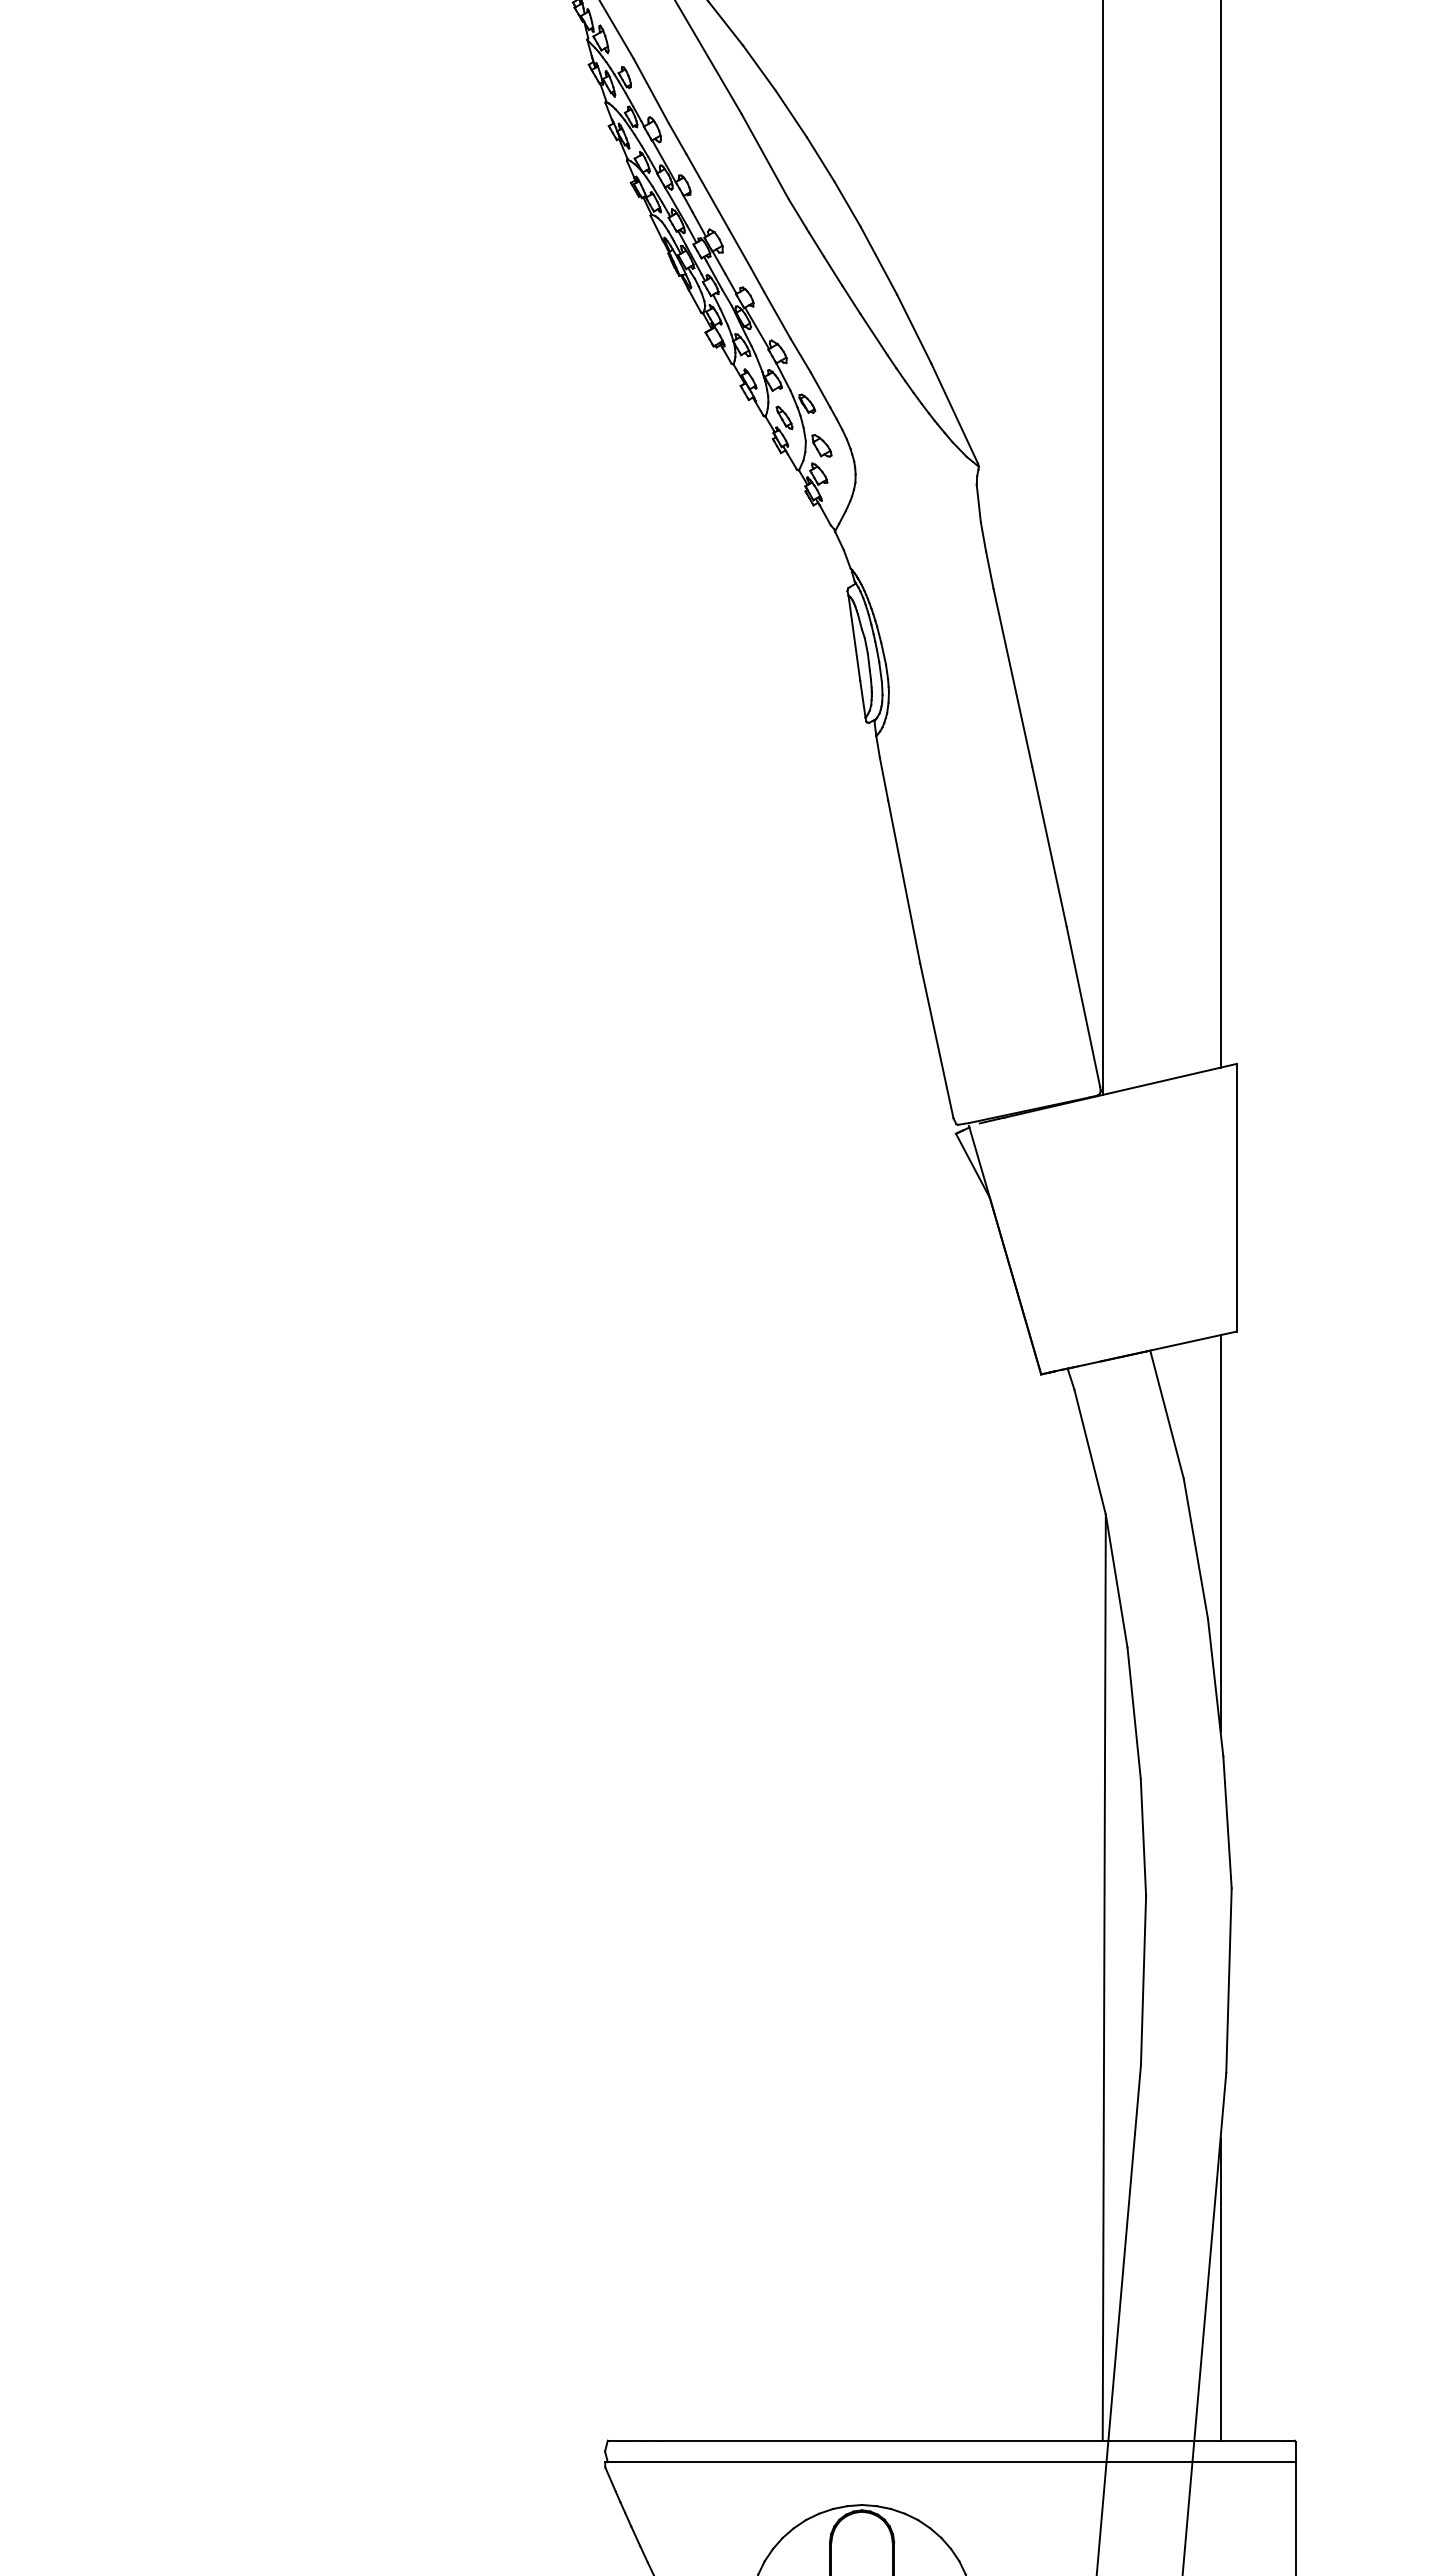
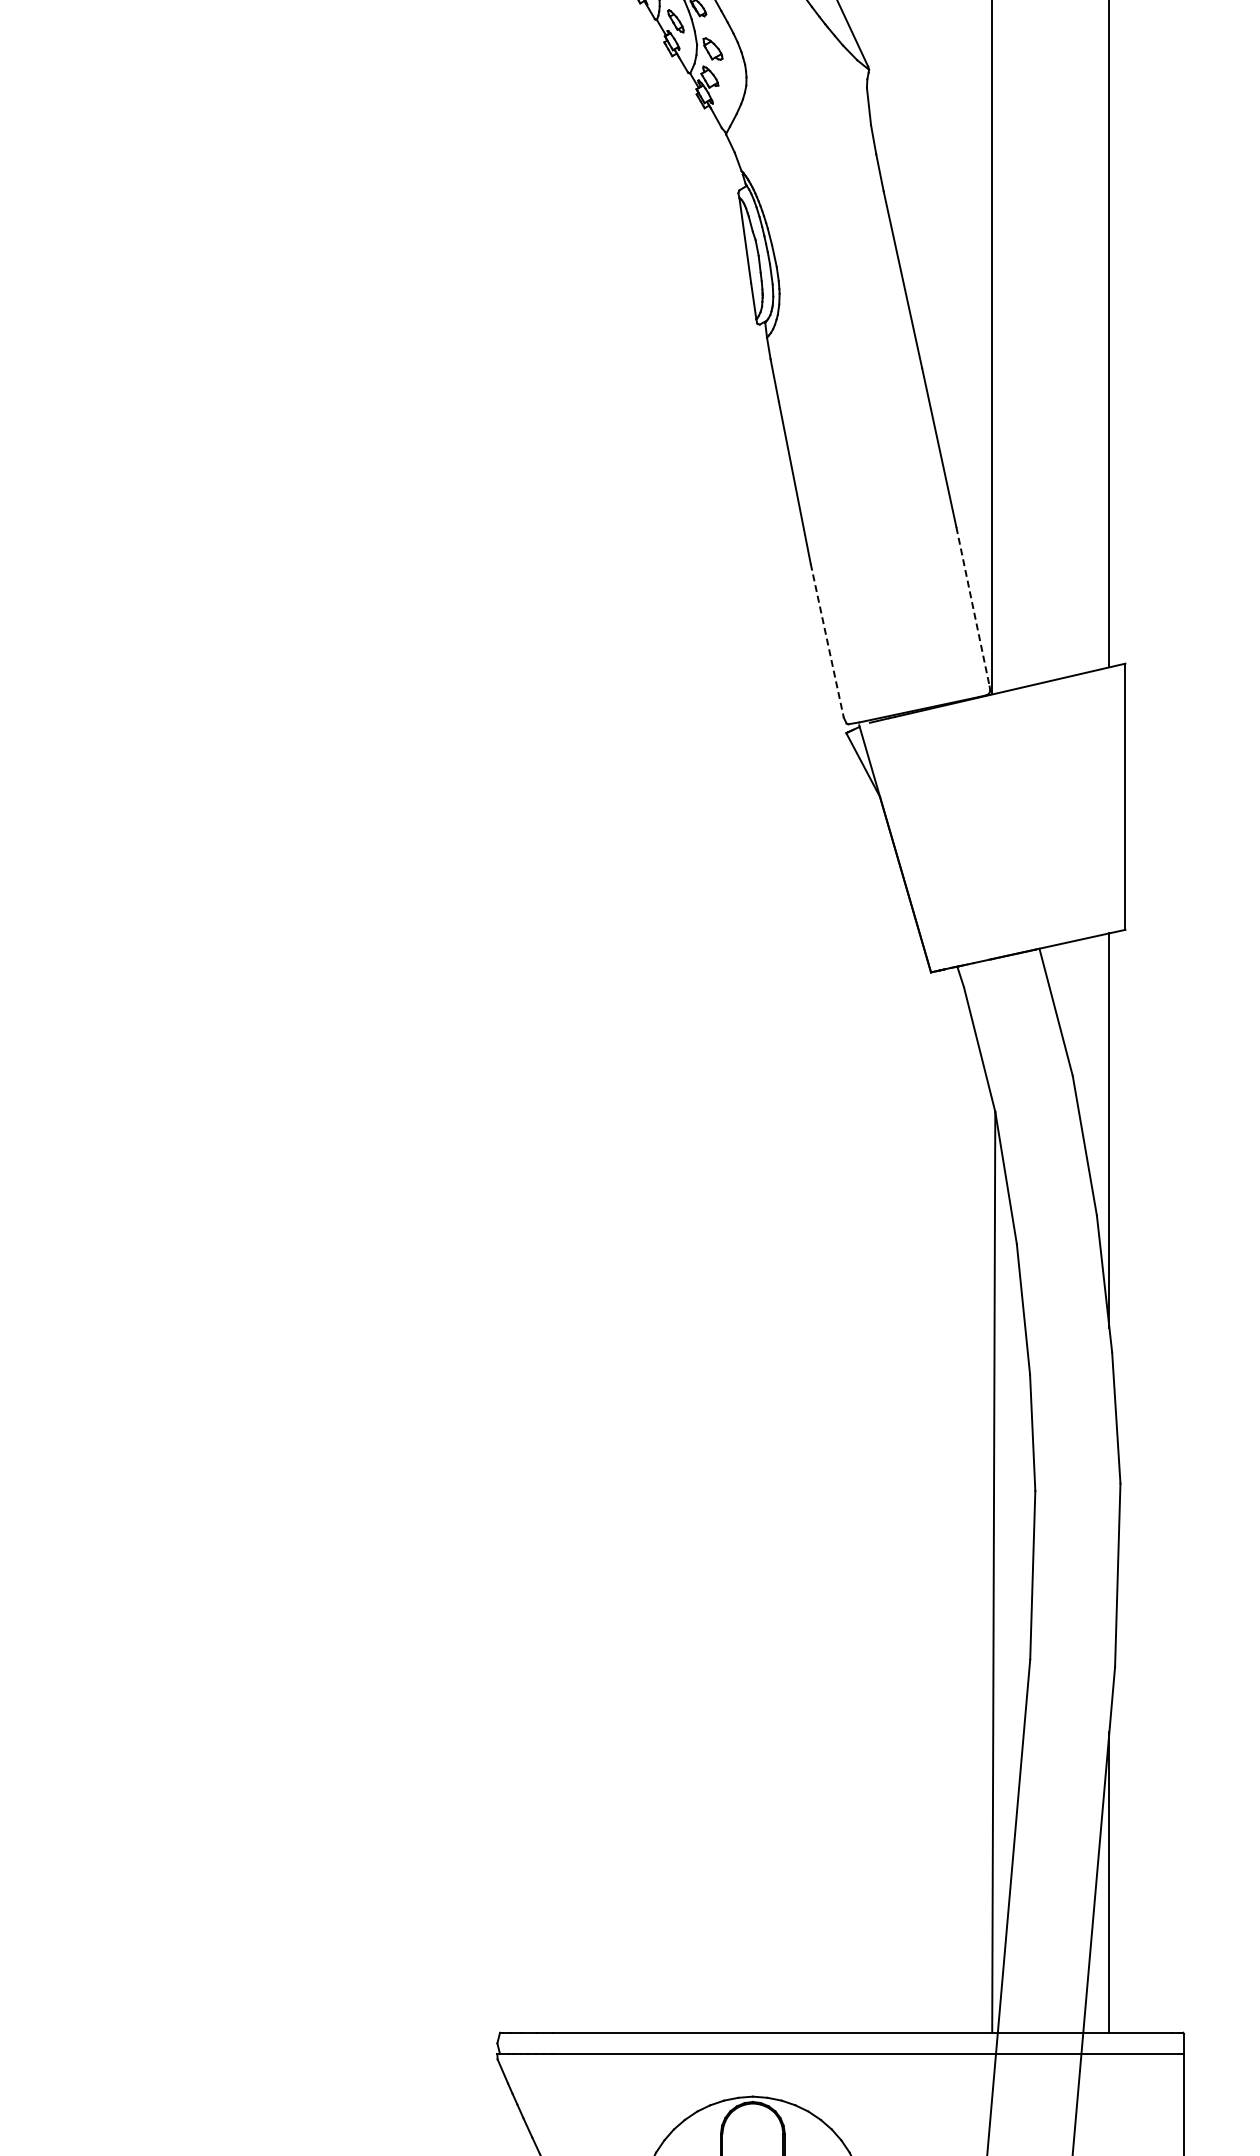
line: (1083, 1006) -> (973, 606), solid -> dashed
line: (936, 1041) -> (826, 641), solid -> dashed

